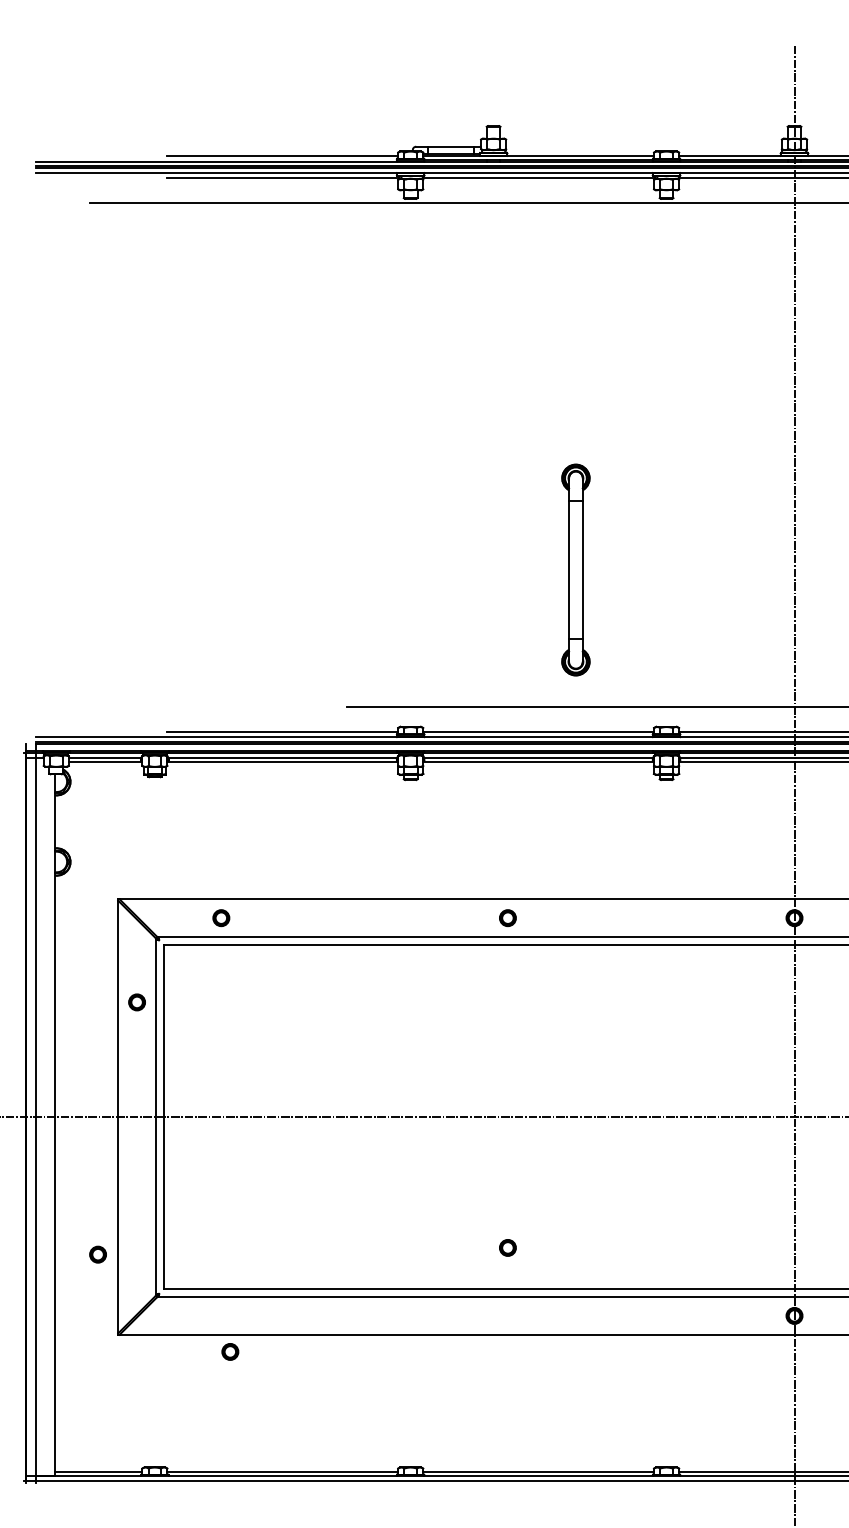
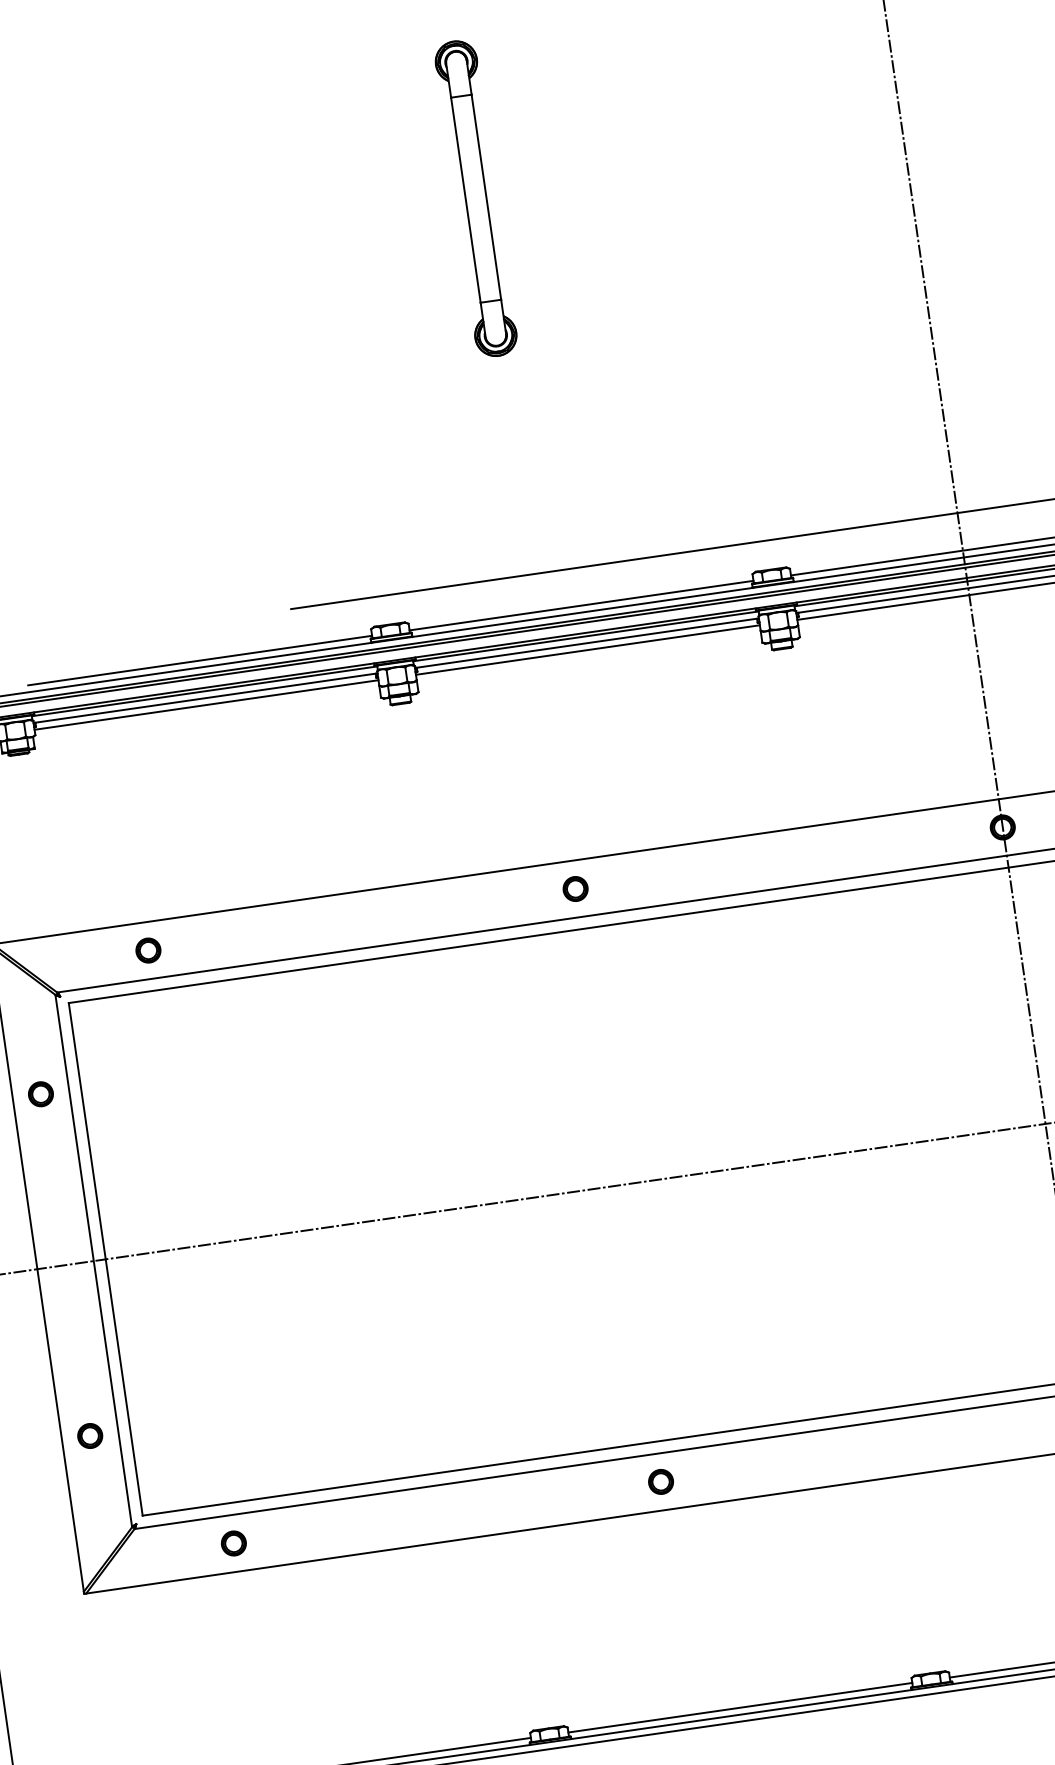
part: (575, 569) -> (475, 197), moved
part: (507, 1247) -> (660, 1481), moved
part: (97, 1254) -> (89, 1435), moved
part: (230, 1351) -> (234, 1542), moved

